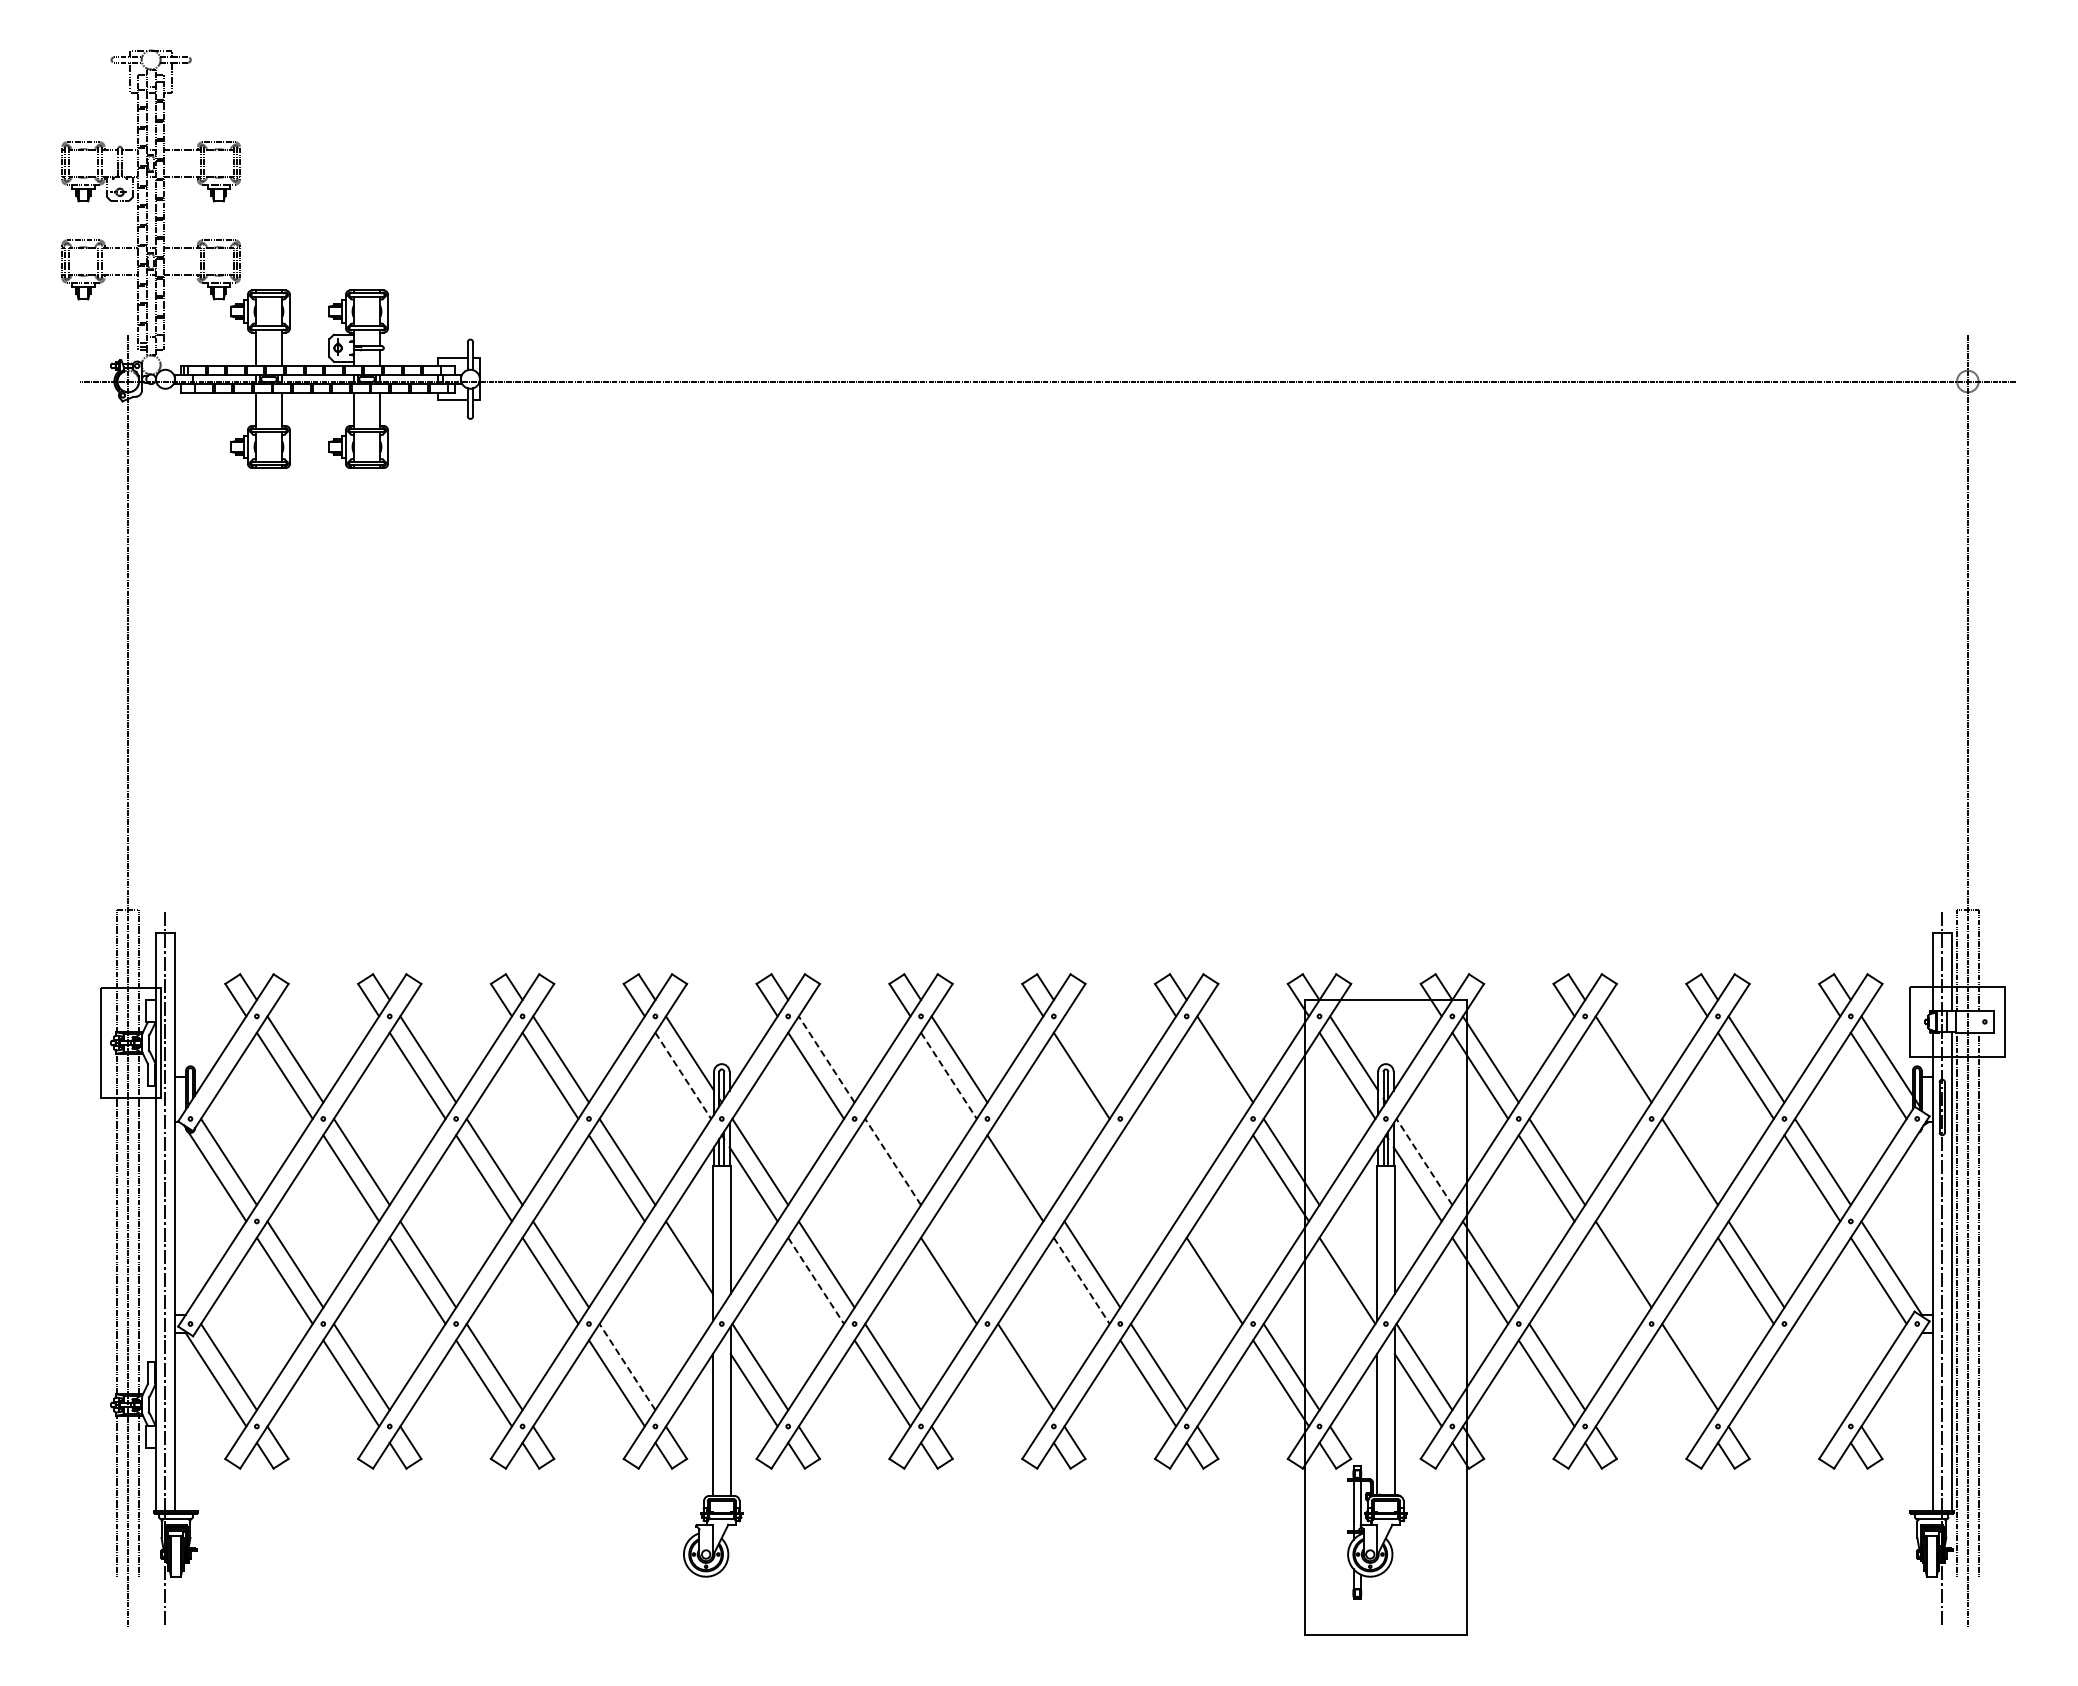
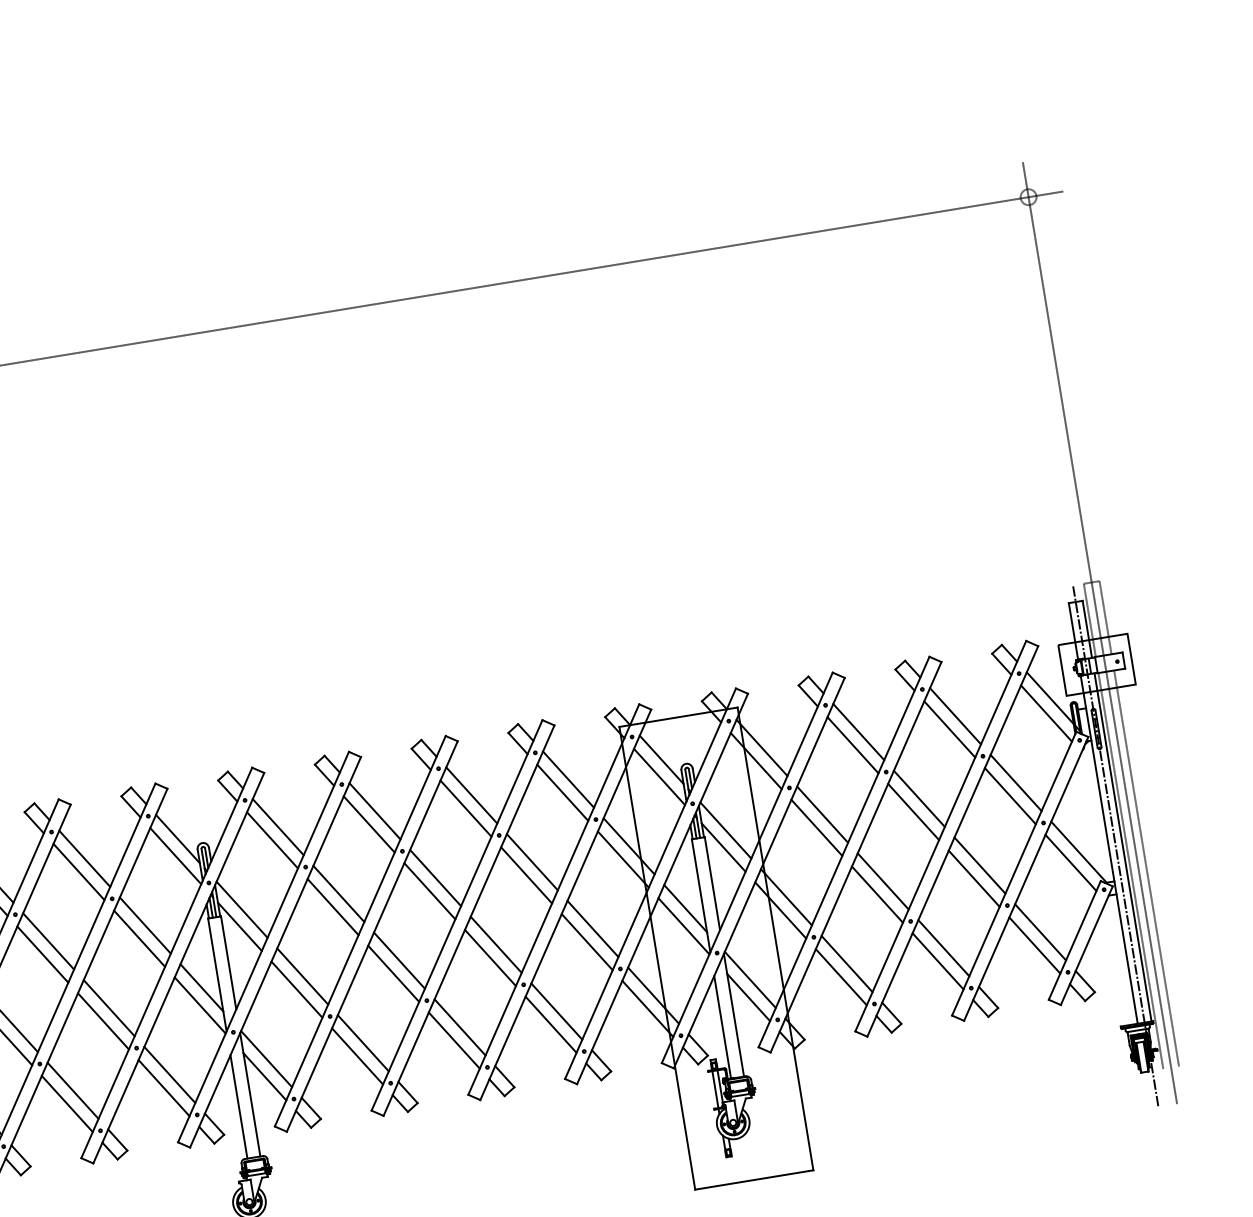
line: (826, 1059) -> (278, 827), dashed -> solid
line: (1092, 1059) -> (471, 795), added
line: (1214, 1075) -> (562, 792), added
line: (1613, 1075) -> (853, 744), added
line: (683, 1076) -> (175, 856), dashed -> solid
line: (949, 1076) -> (369, 824), dashed -> solid
line: (892, 1161) -> (338, 893), dashed -> solid
line: (1025, 1161) -> (435, 877), added
line: (1158, 1161) -> (532, 861), added
line: (1424, 1161) -> (725, 830), dashed -> solid
line: (882, 1178) -> (333, 907), added
line: (1148, 1178) -> (526, 875), added
line: (1679, 1178) -> (913, 812), added
line: (1353, 1257) -> (685, 908), added
line: (959, 1264) -> (399, 960), added
line: (1225, 1264) -> (593, 928), added
line: (683, 1280) -> (200, 1005), added
line: (1613, 1280) -> (877, 894), added
line: (816, 1281) -> (297, 990), dashed -> solid
line: (1082, 1281) -> (491, 958), dashed -> solid
line: (627, 1366) -> (169, 1074), dashed -> solid
line: (1822, 1366) -> (1040, 932), added
line: (1015, 1383) -> (454, 1040), added
line: (1679, 1383) -> (938, 961), added
line: (1812, 1383) -> (1034, 945), added

